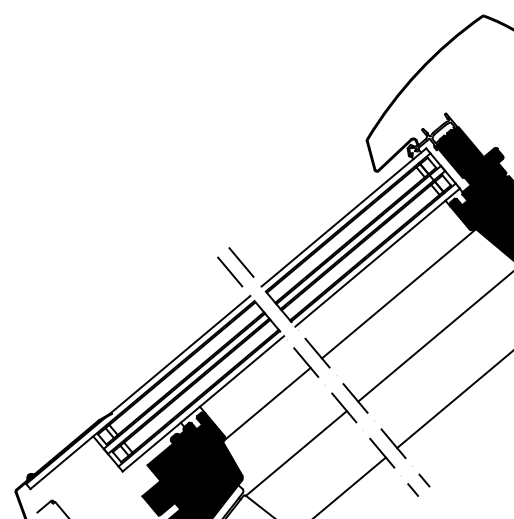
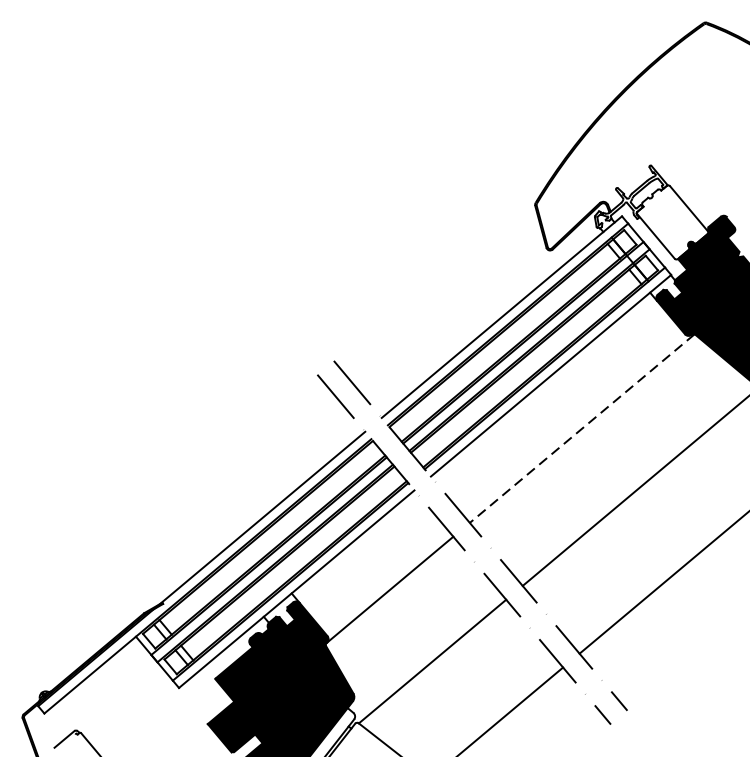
fill: (460, 152) -> (672, 222), removed
line: (399, 293) -> (582, 428), solid -> dashed

